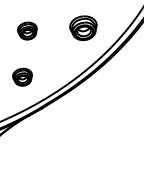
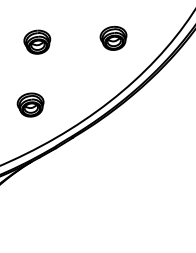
part: (83, 28) -> (113, 38), size x0.71

